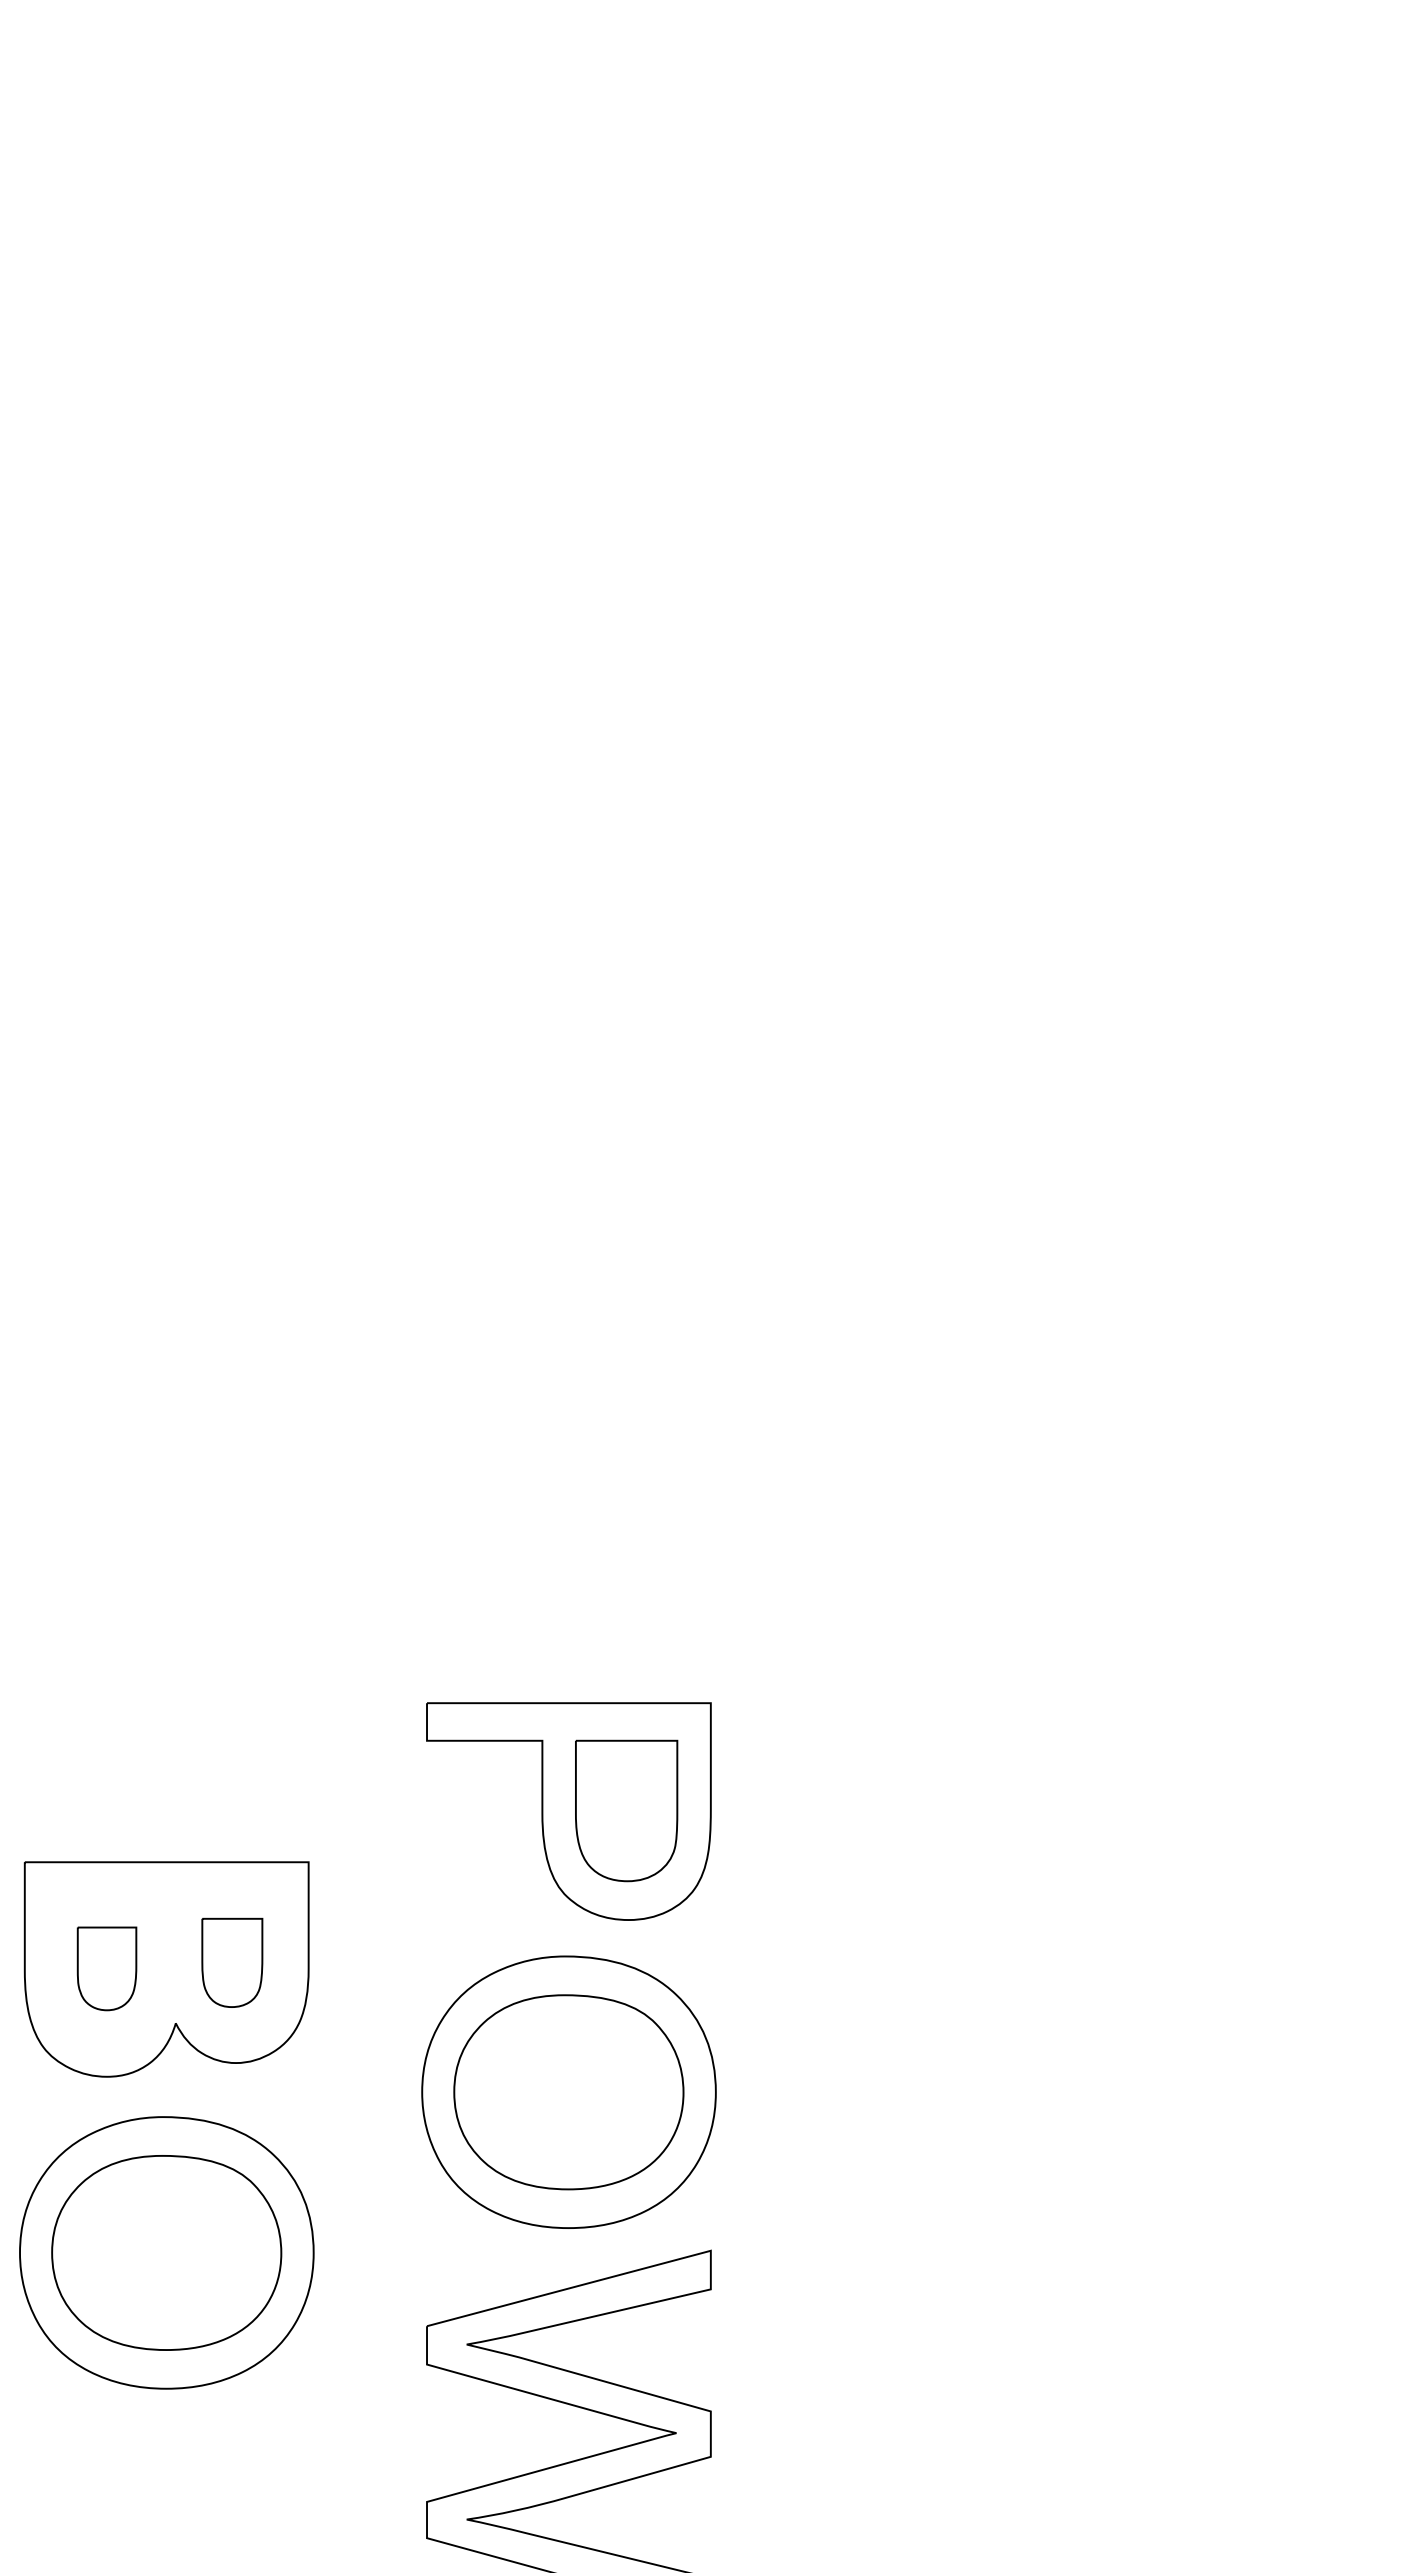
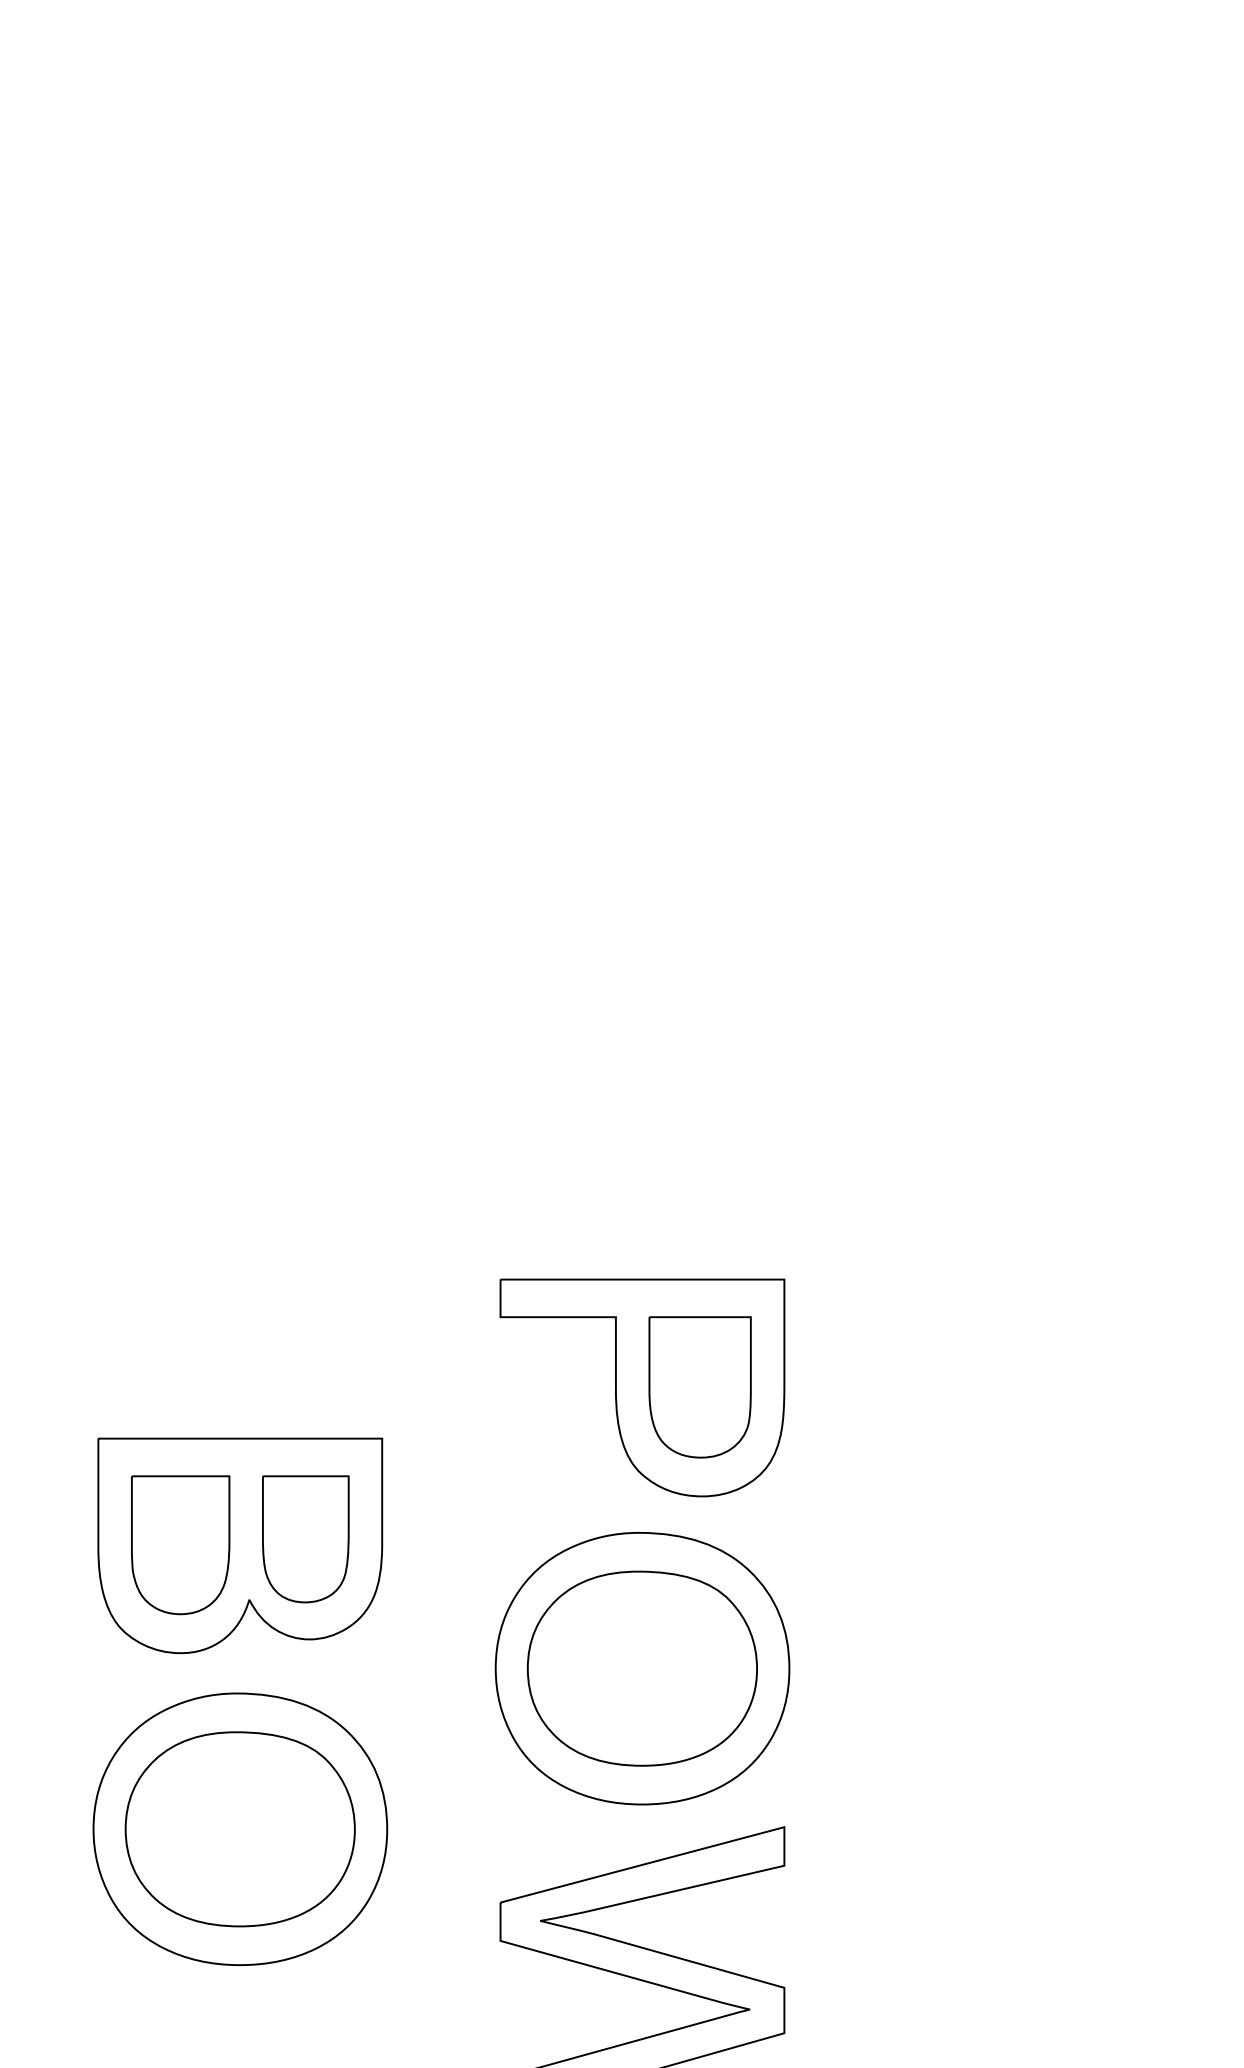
part: (232, 1962) -> (306, 1538), size x1.43
part: (106, 1968) -> (180, 1544), size x1.67

